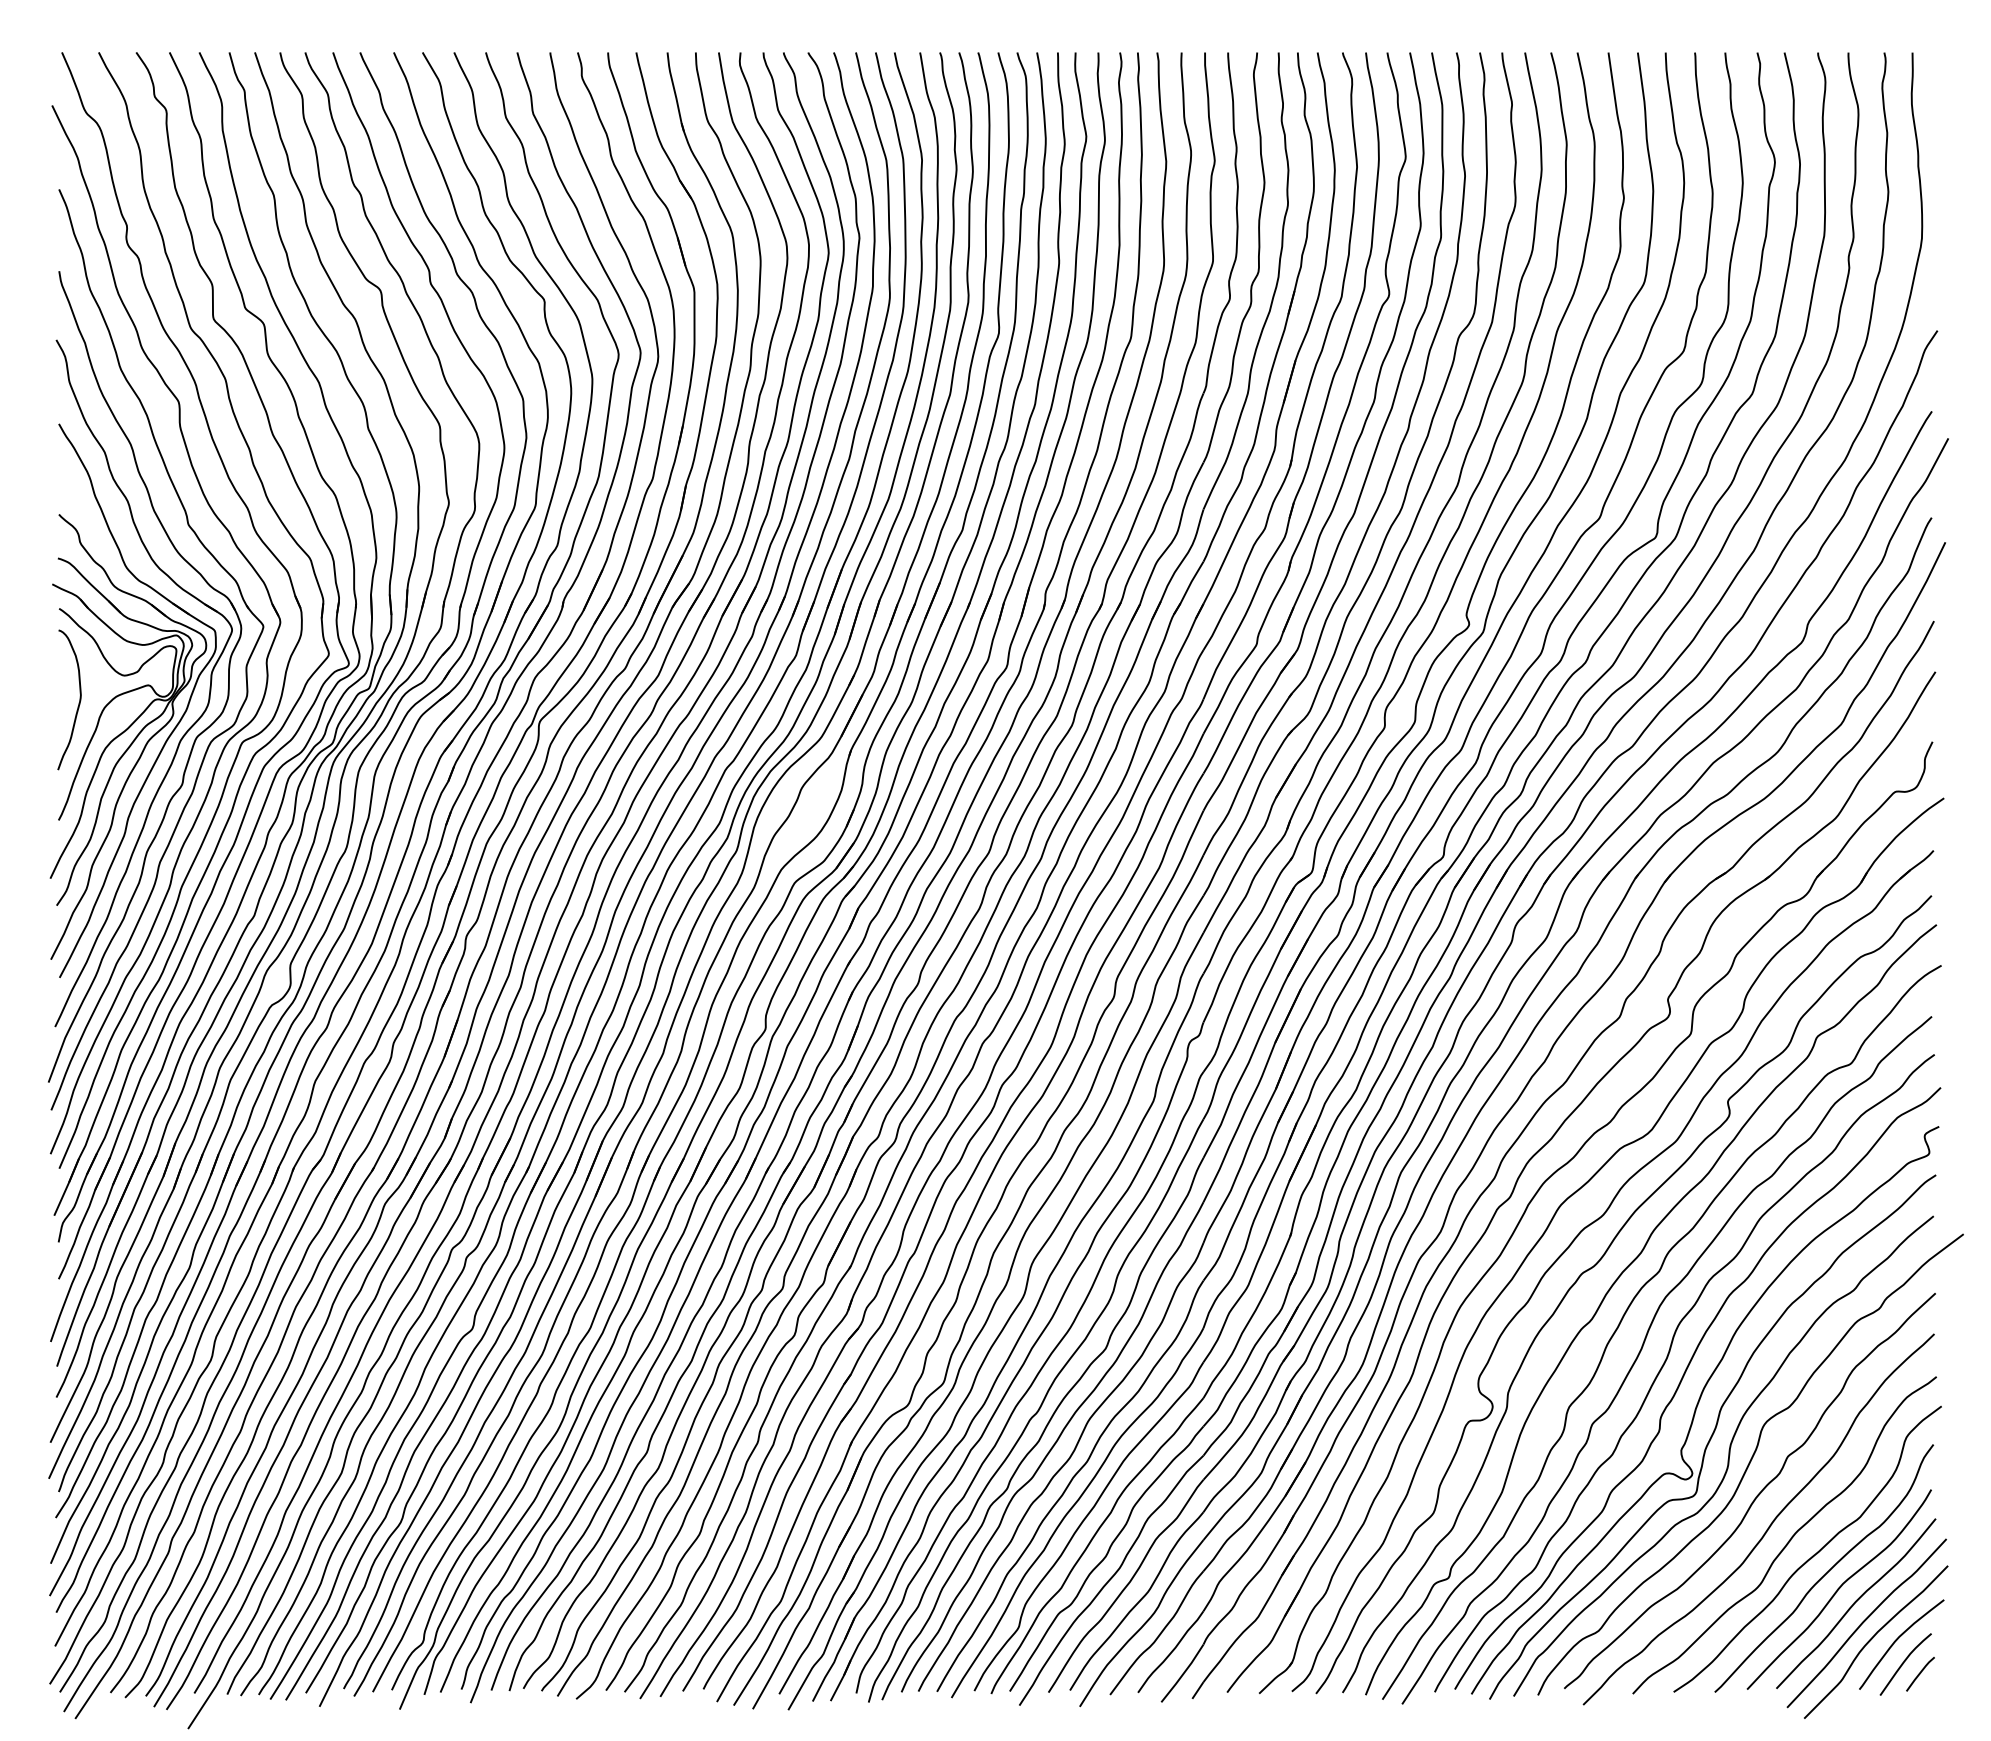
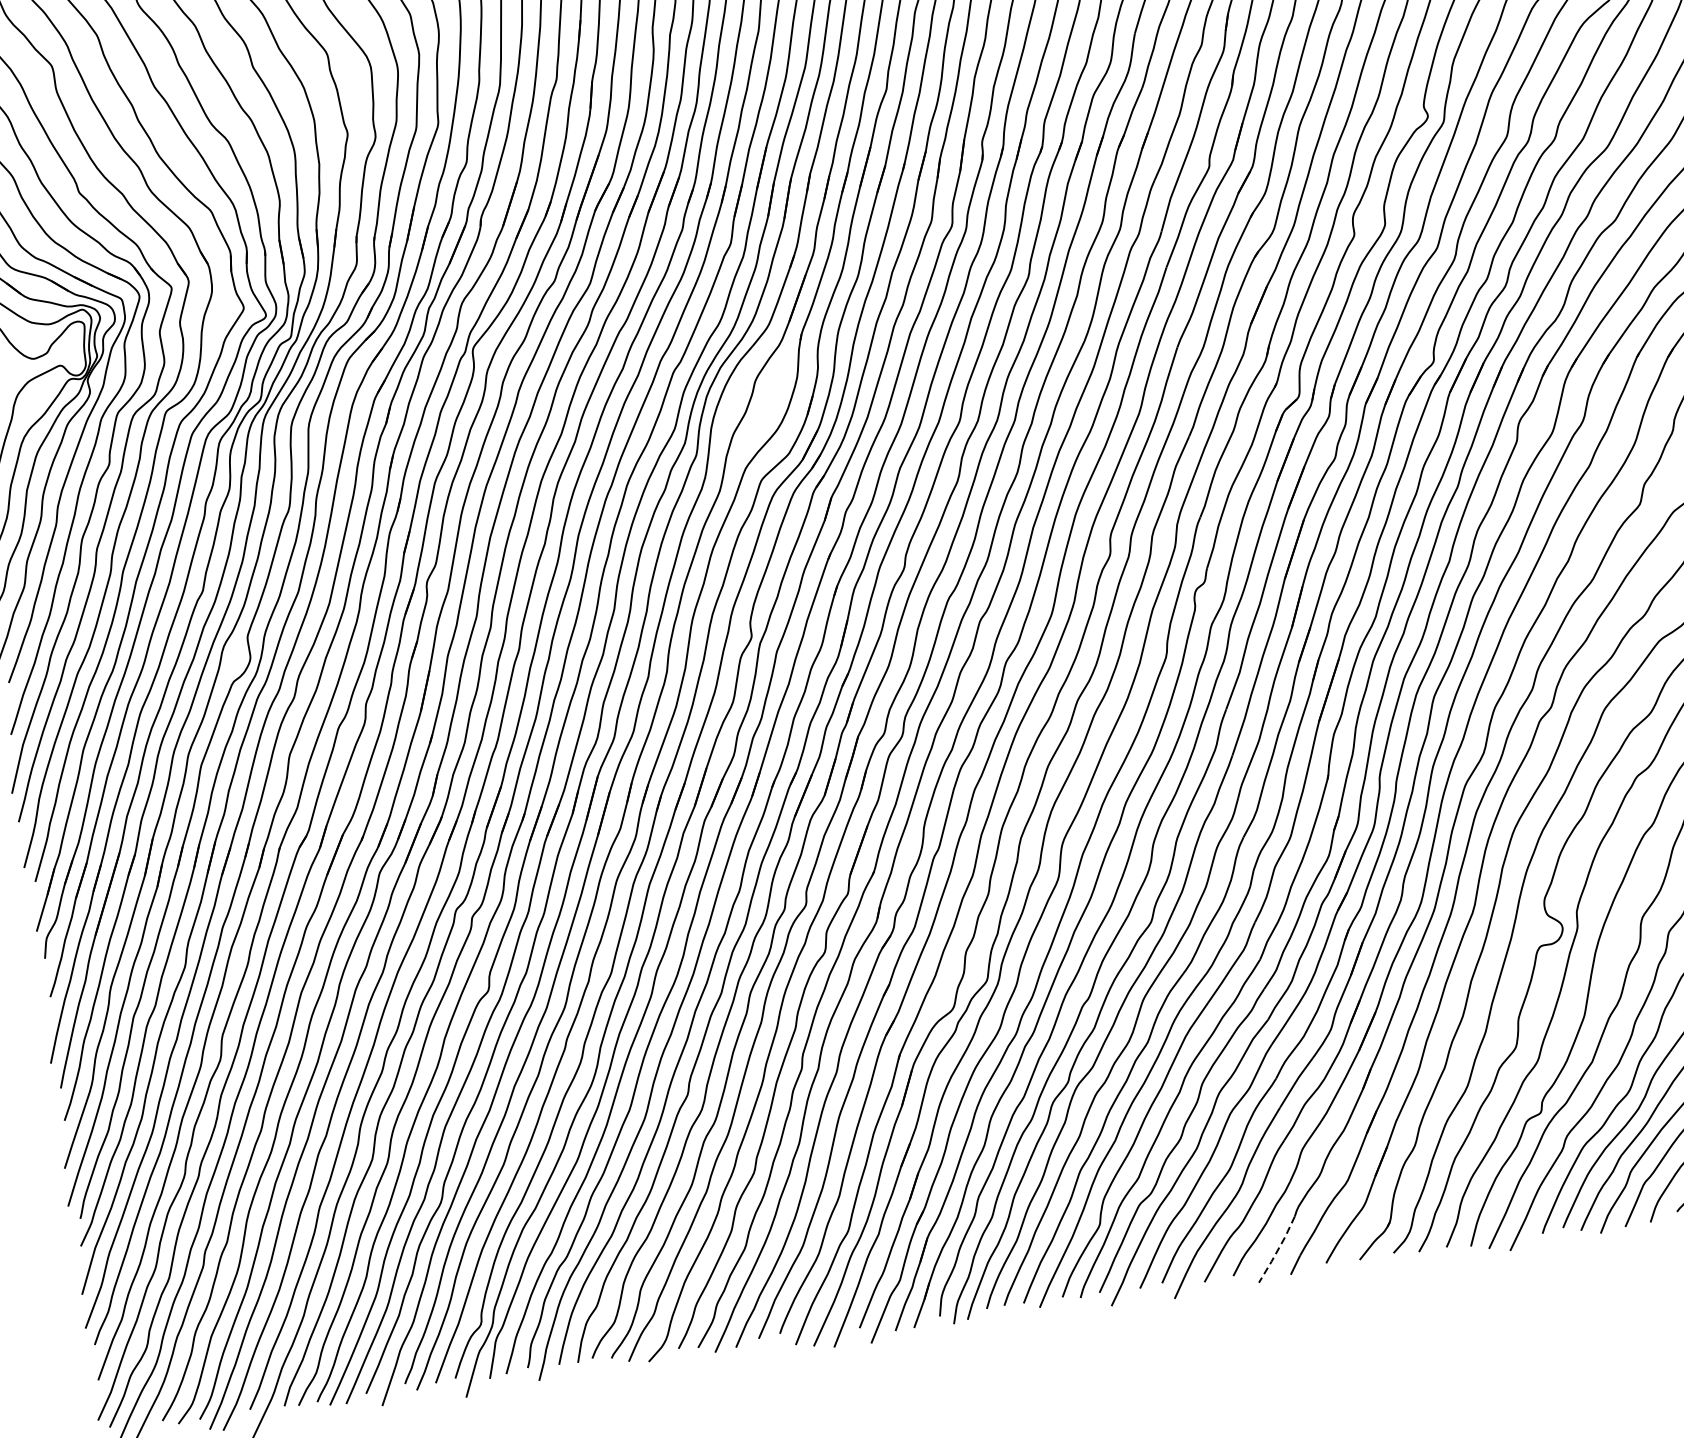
line: (1182, 1674) -> (1277, 1250), solid -> dashed

